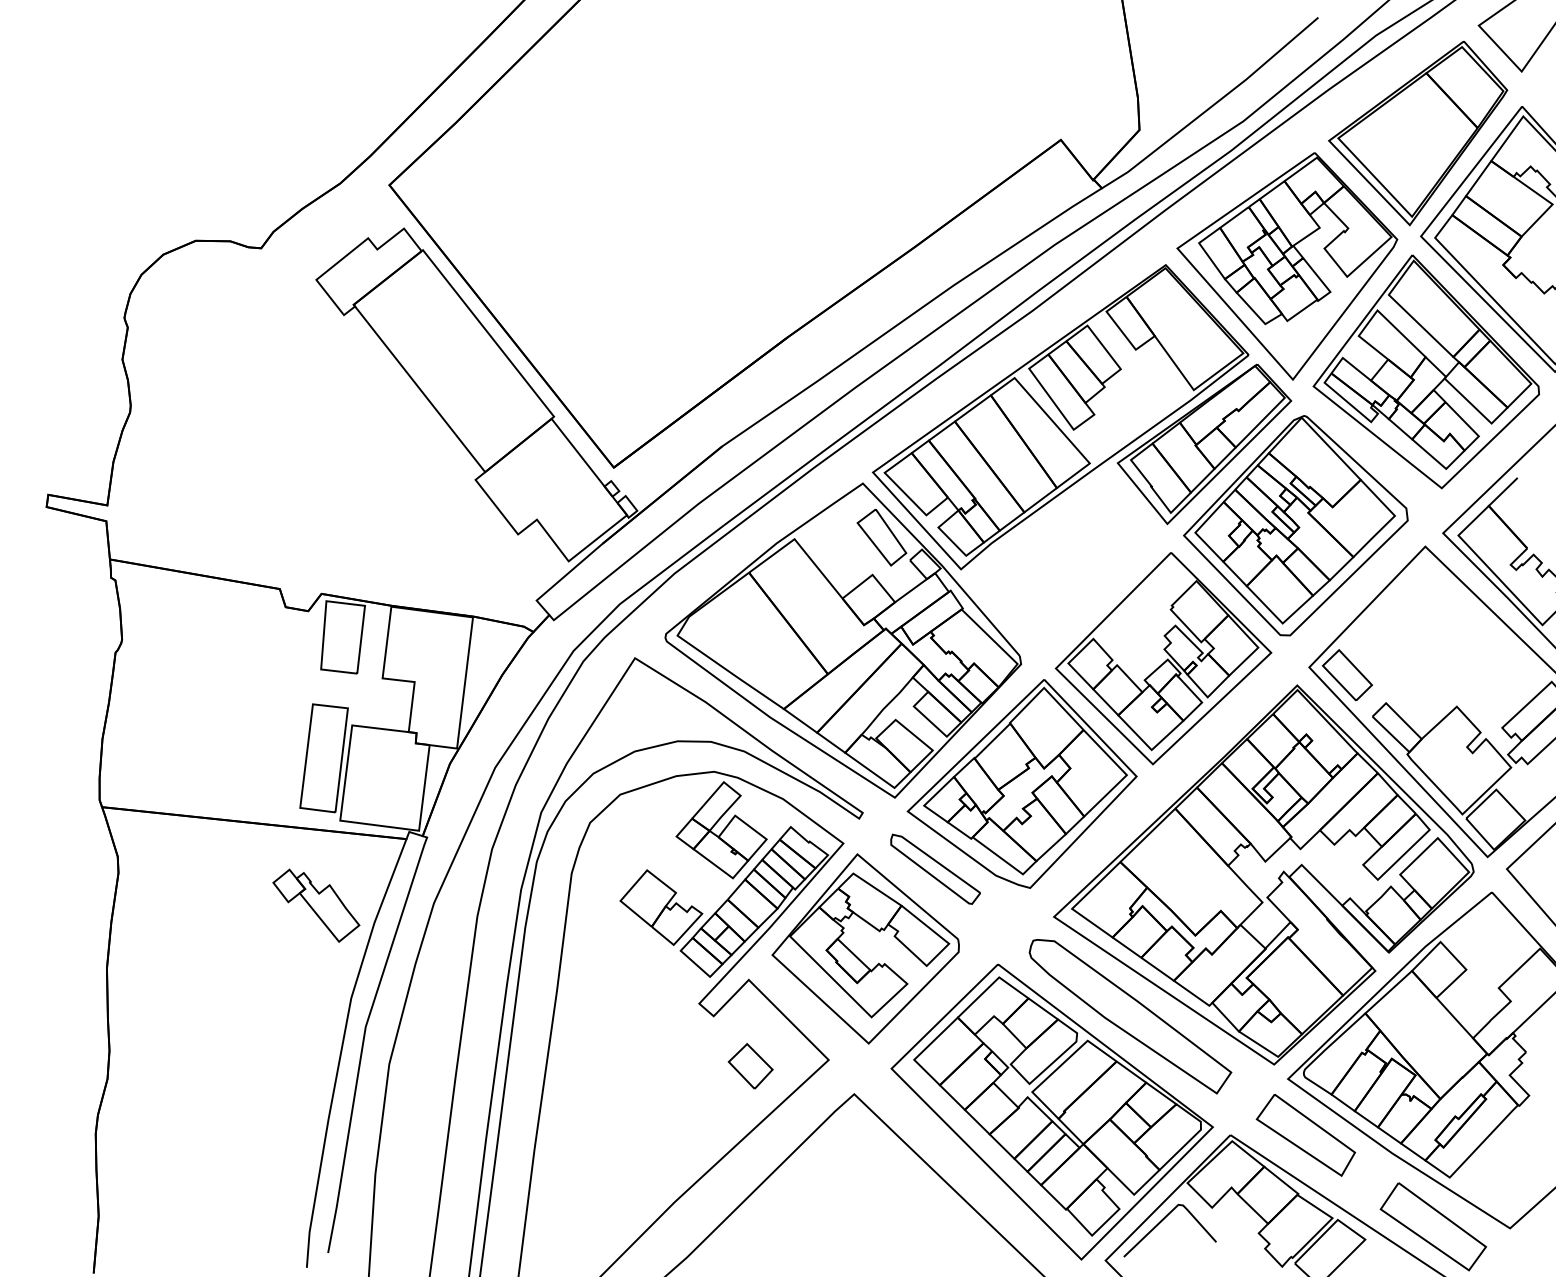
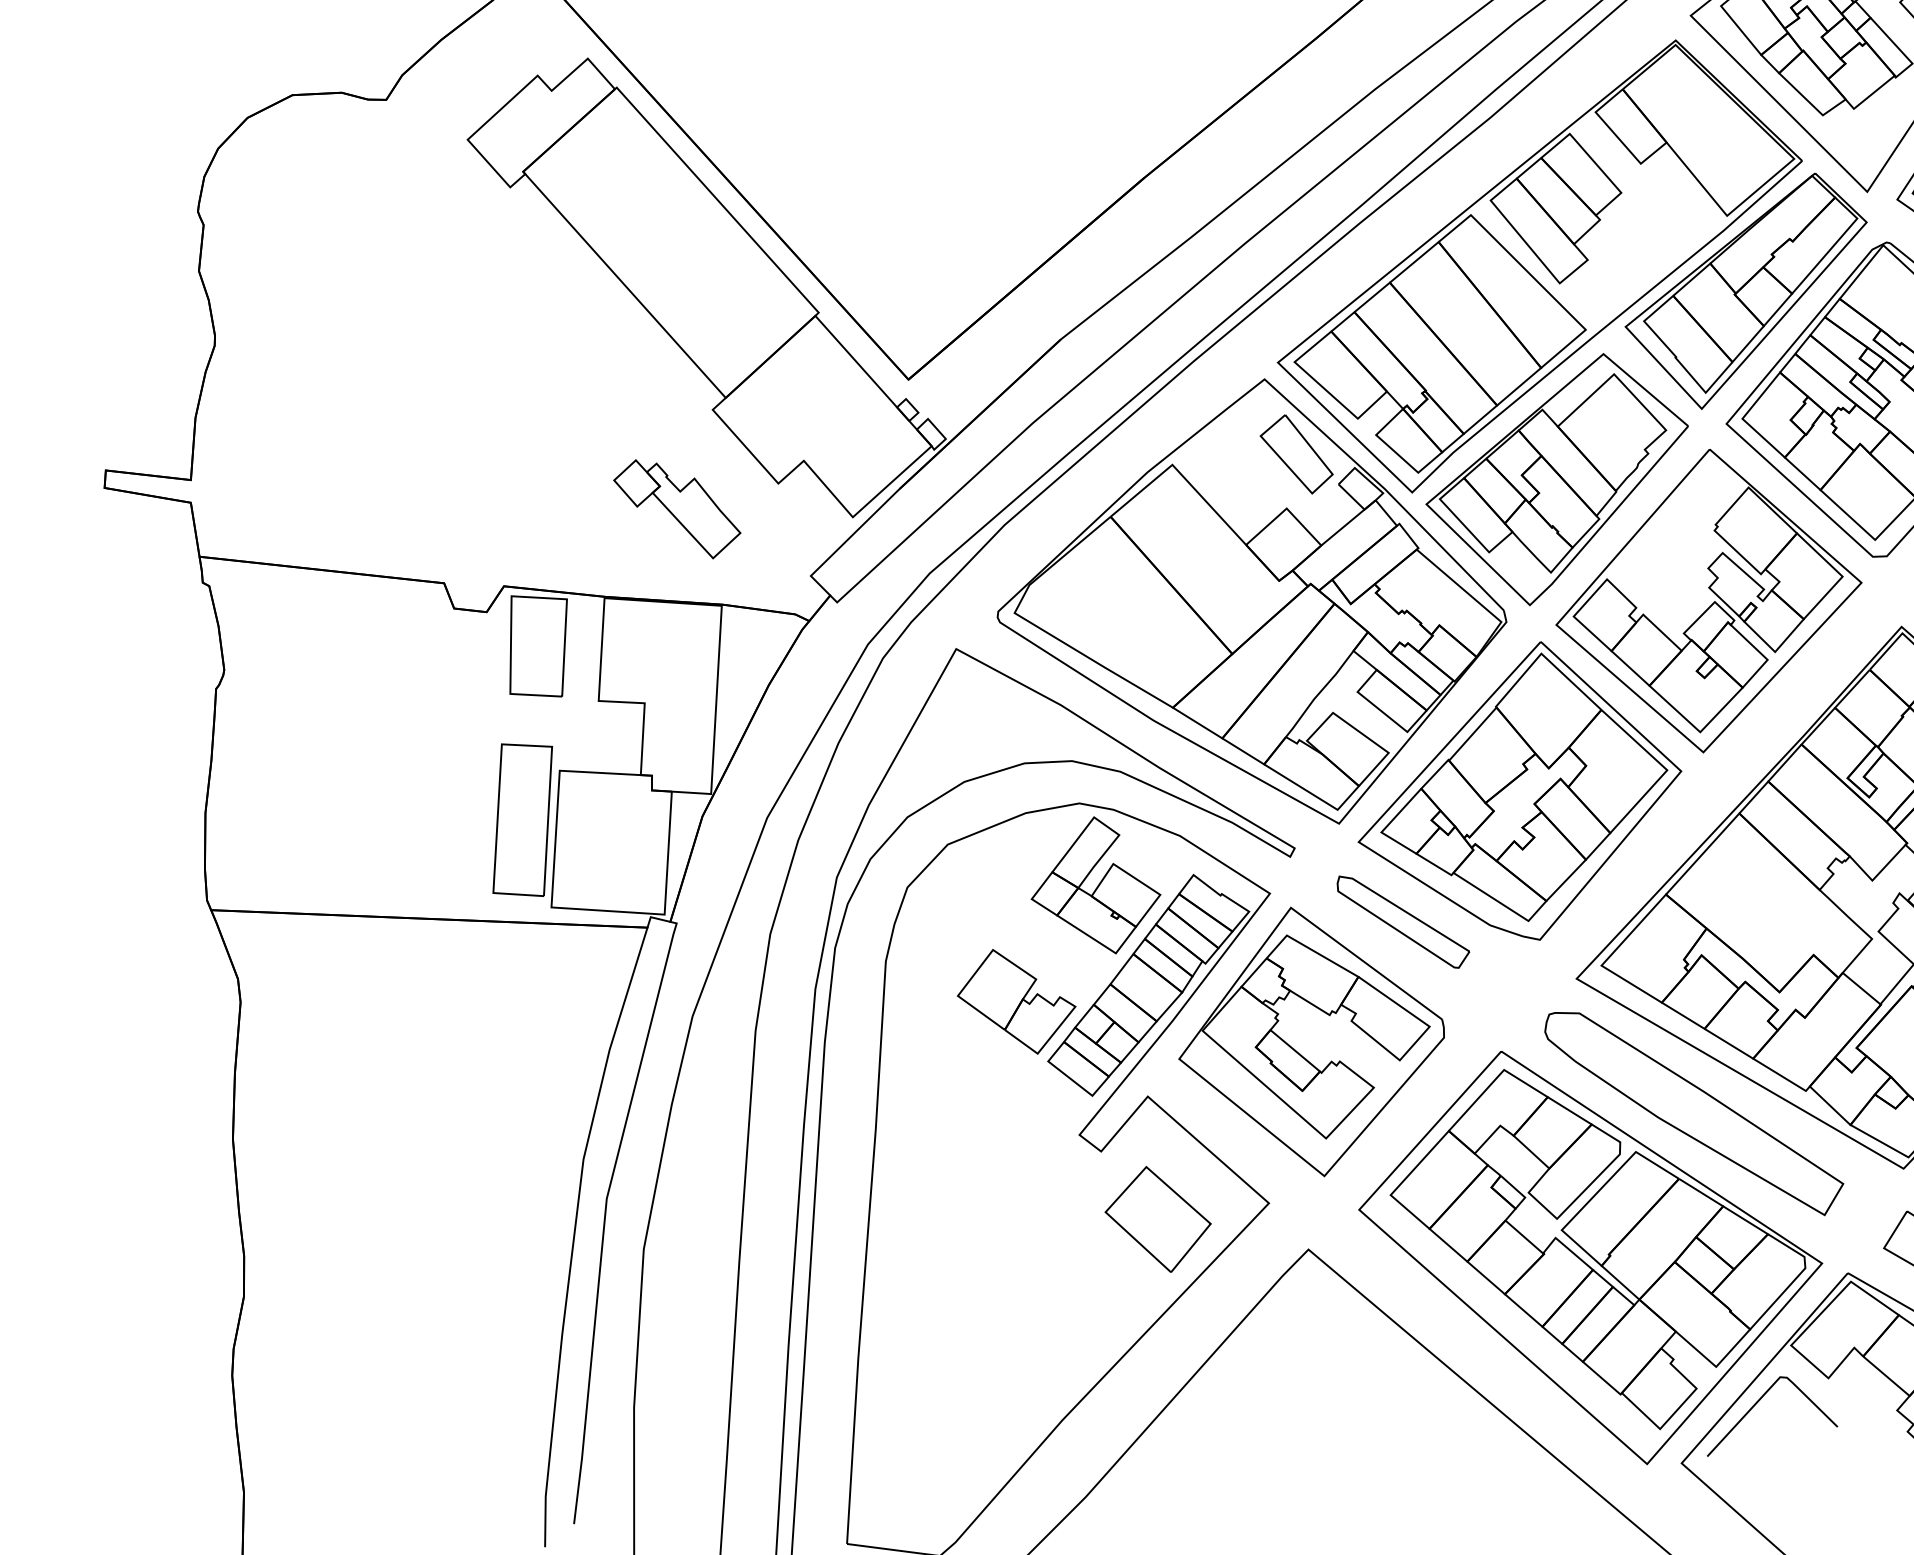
part: (1063, 567) -> (1557, 480), added
part: (316, 905) -> (677, 508), moved
part: (750, 1066) -> (1158, 1219), size x1.67

